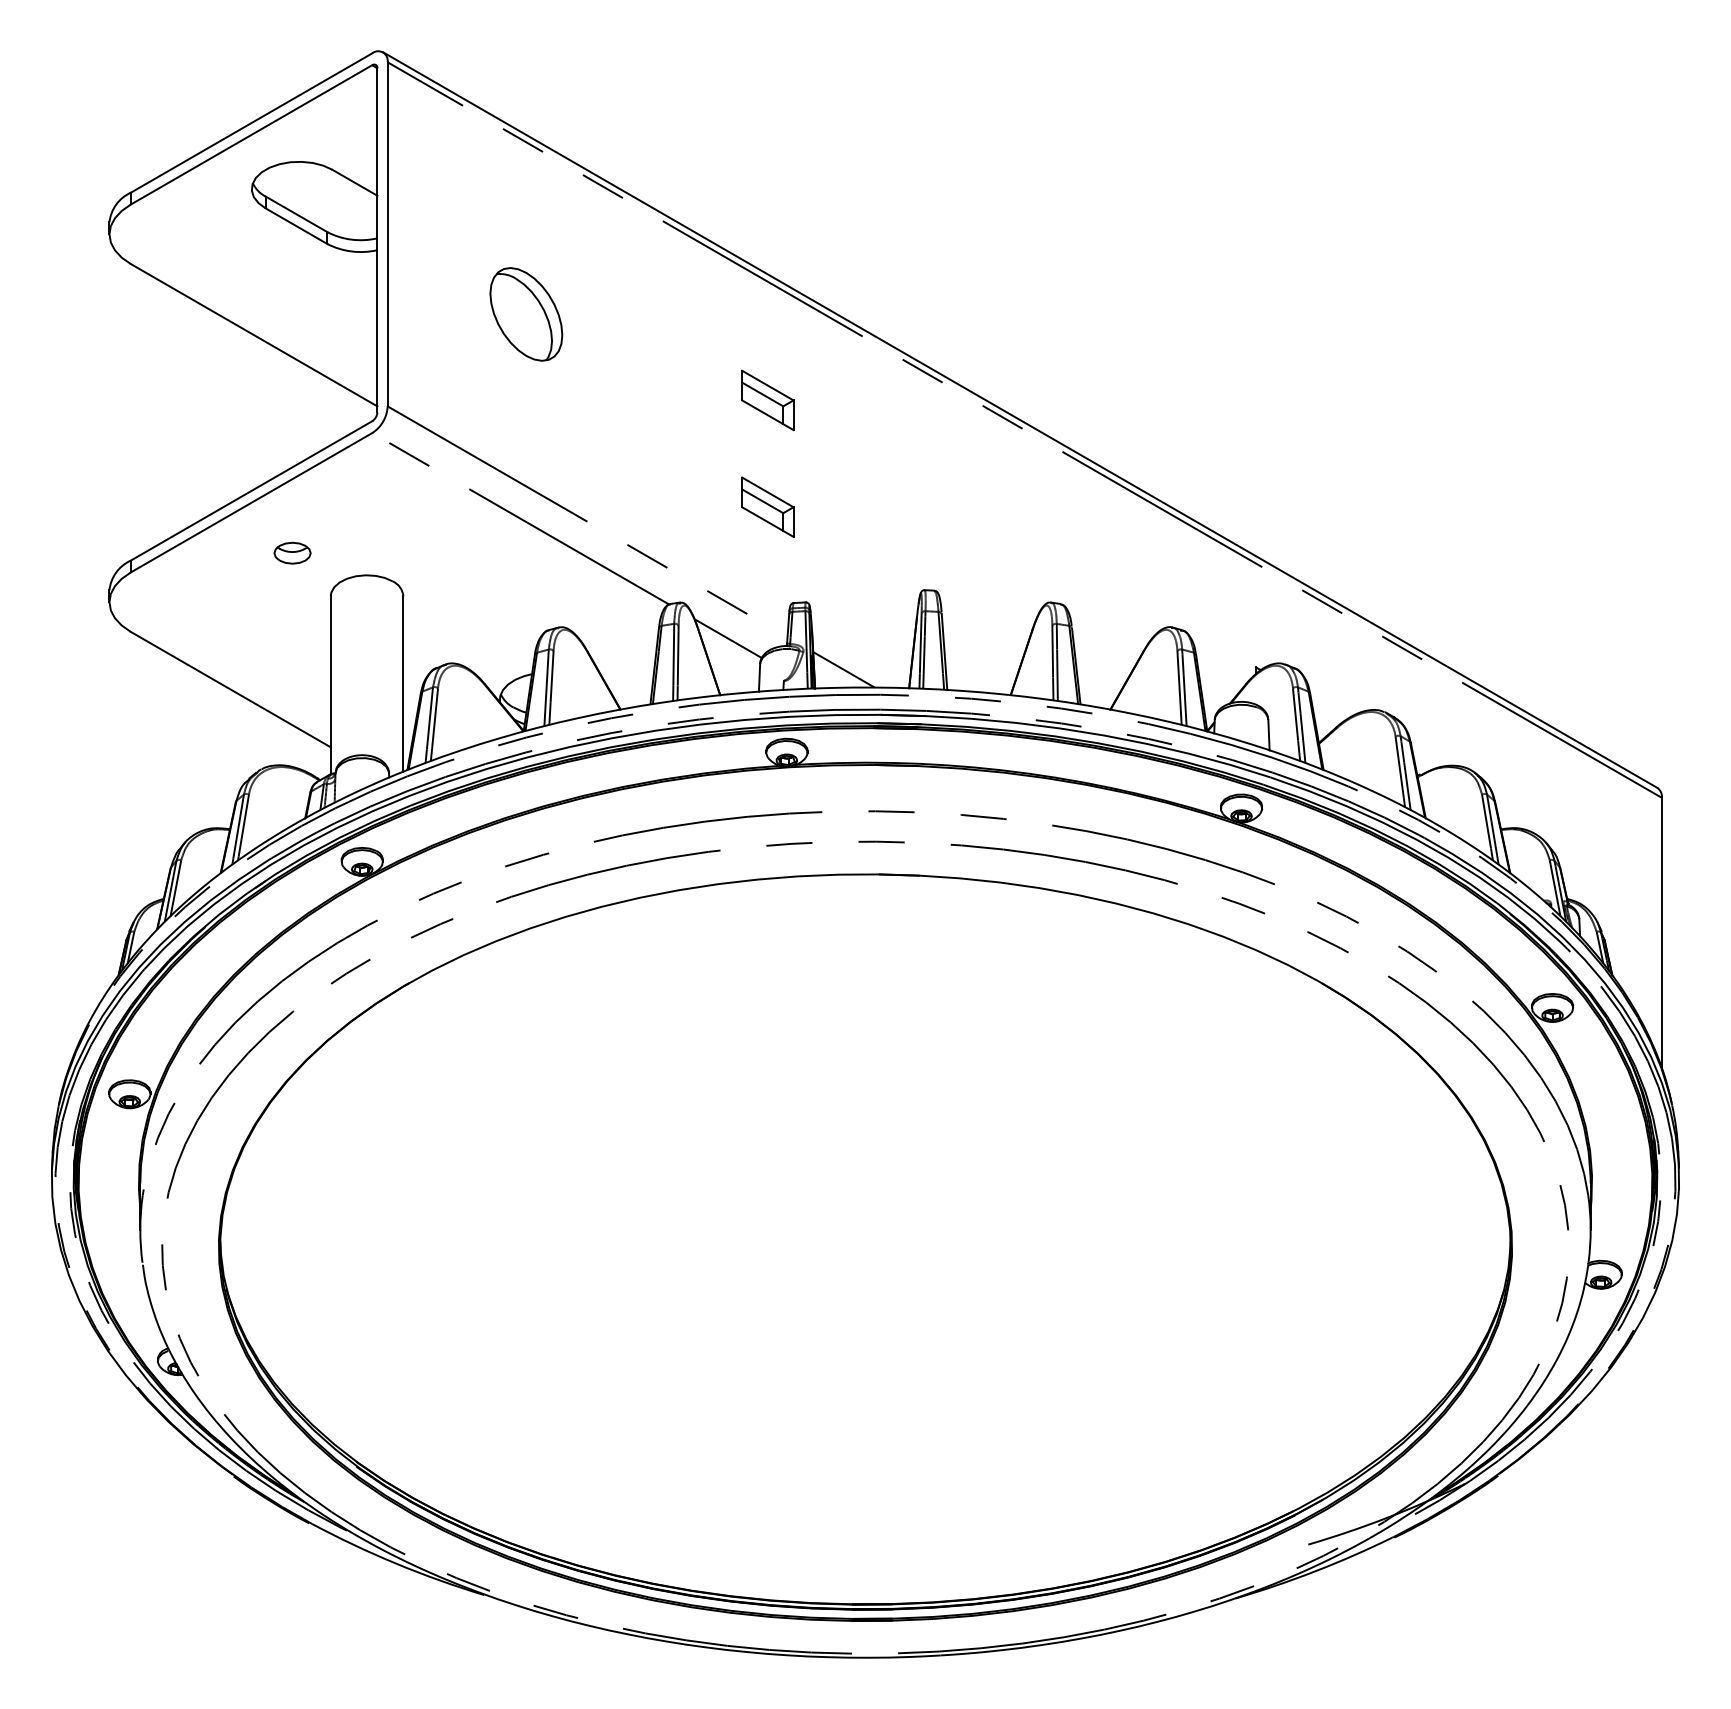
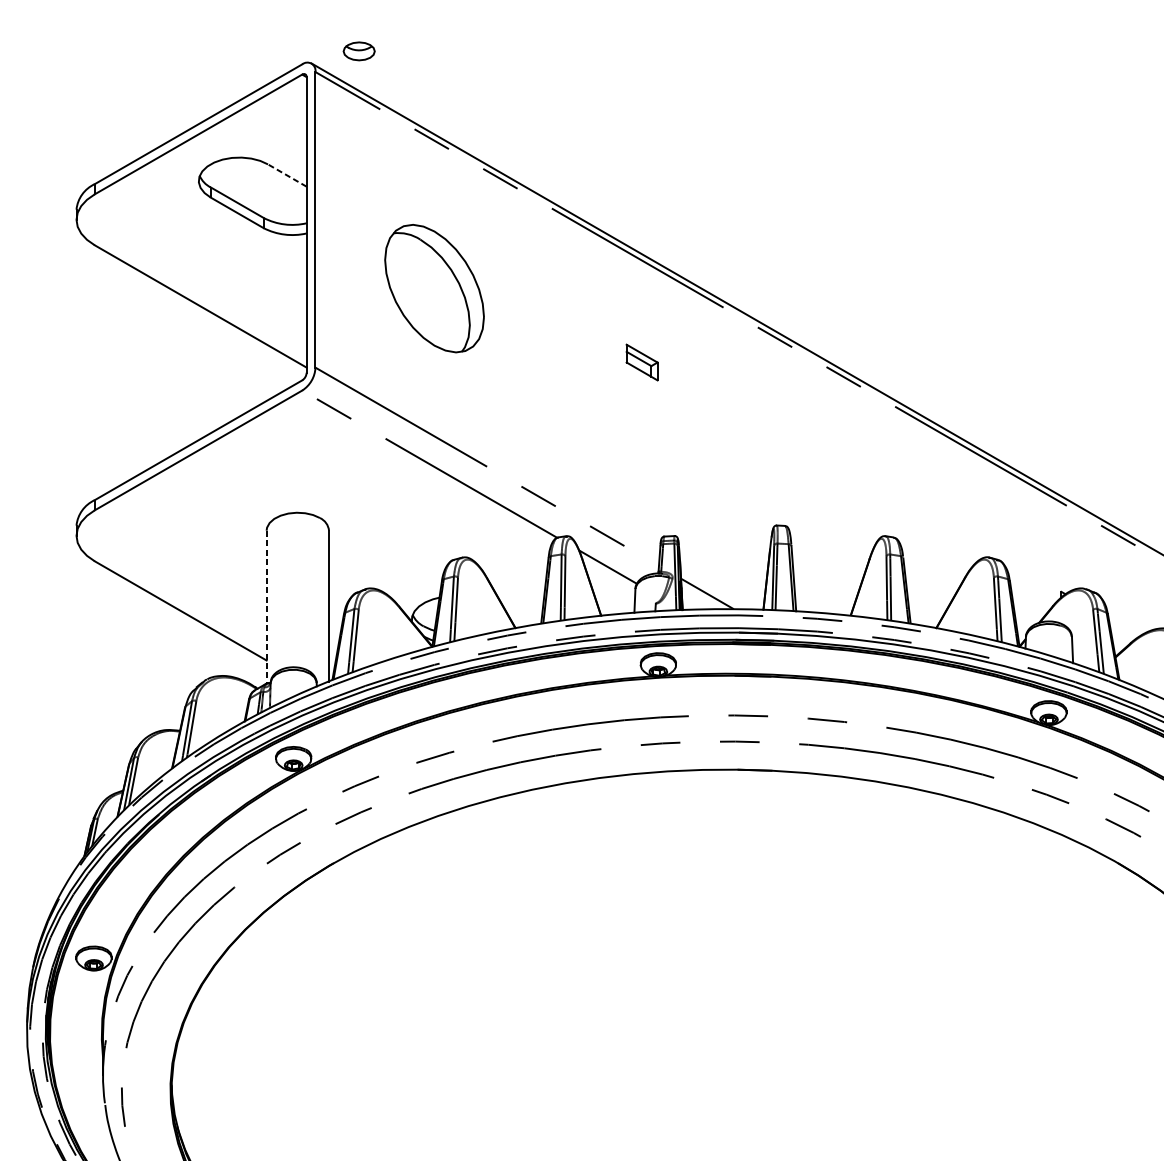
line: (354, 182) -> (287, 175), solid -> dashed
part: (526, 314) -> (434, 288), size x1.6
part: (767, 400) -> (641, 362), size x0.7
part: (767, 506) -> (641, 453), removed
part: (292, 552) -> (359, 50), moved
line: (330, 685) -> (266, 607), solid -> dashed

